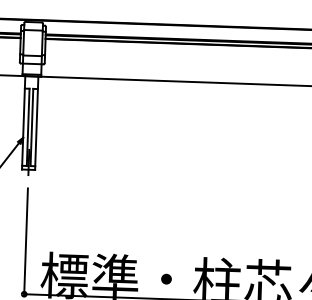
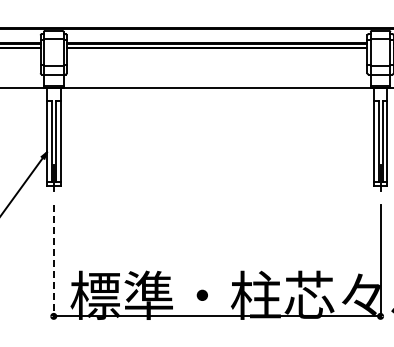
line: (25, 241) -> (53, 261), solid -> dashed

